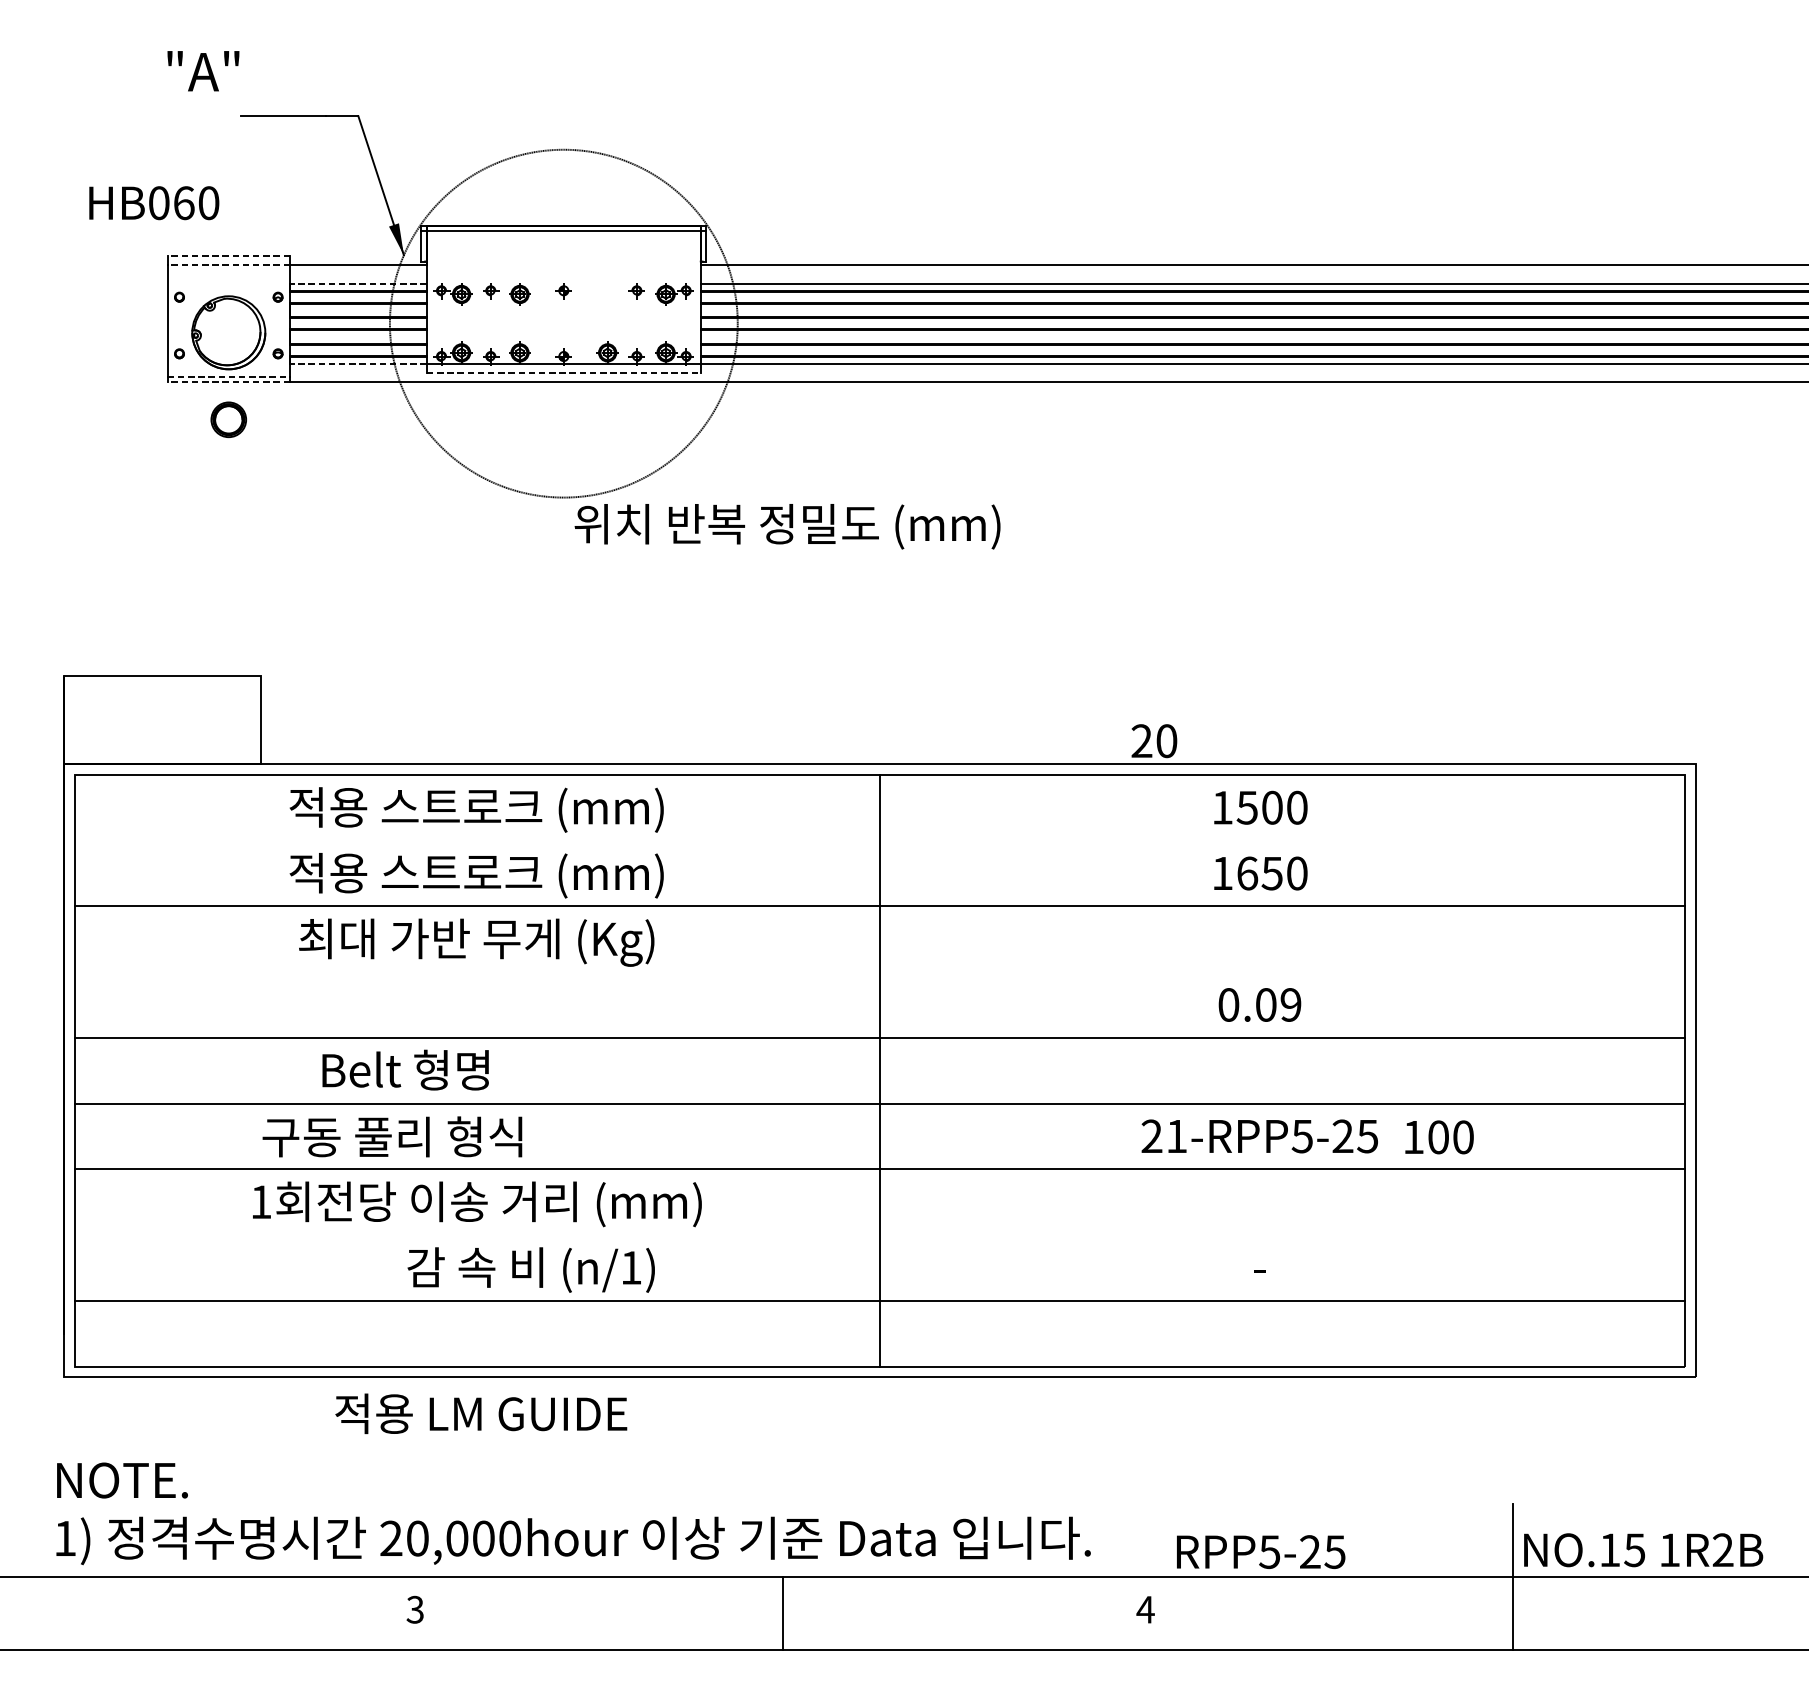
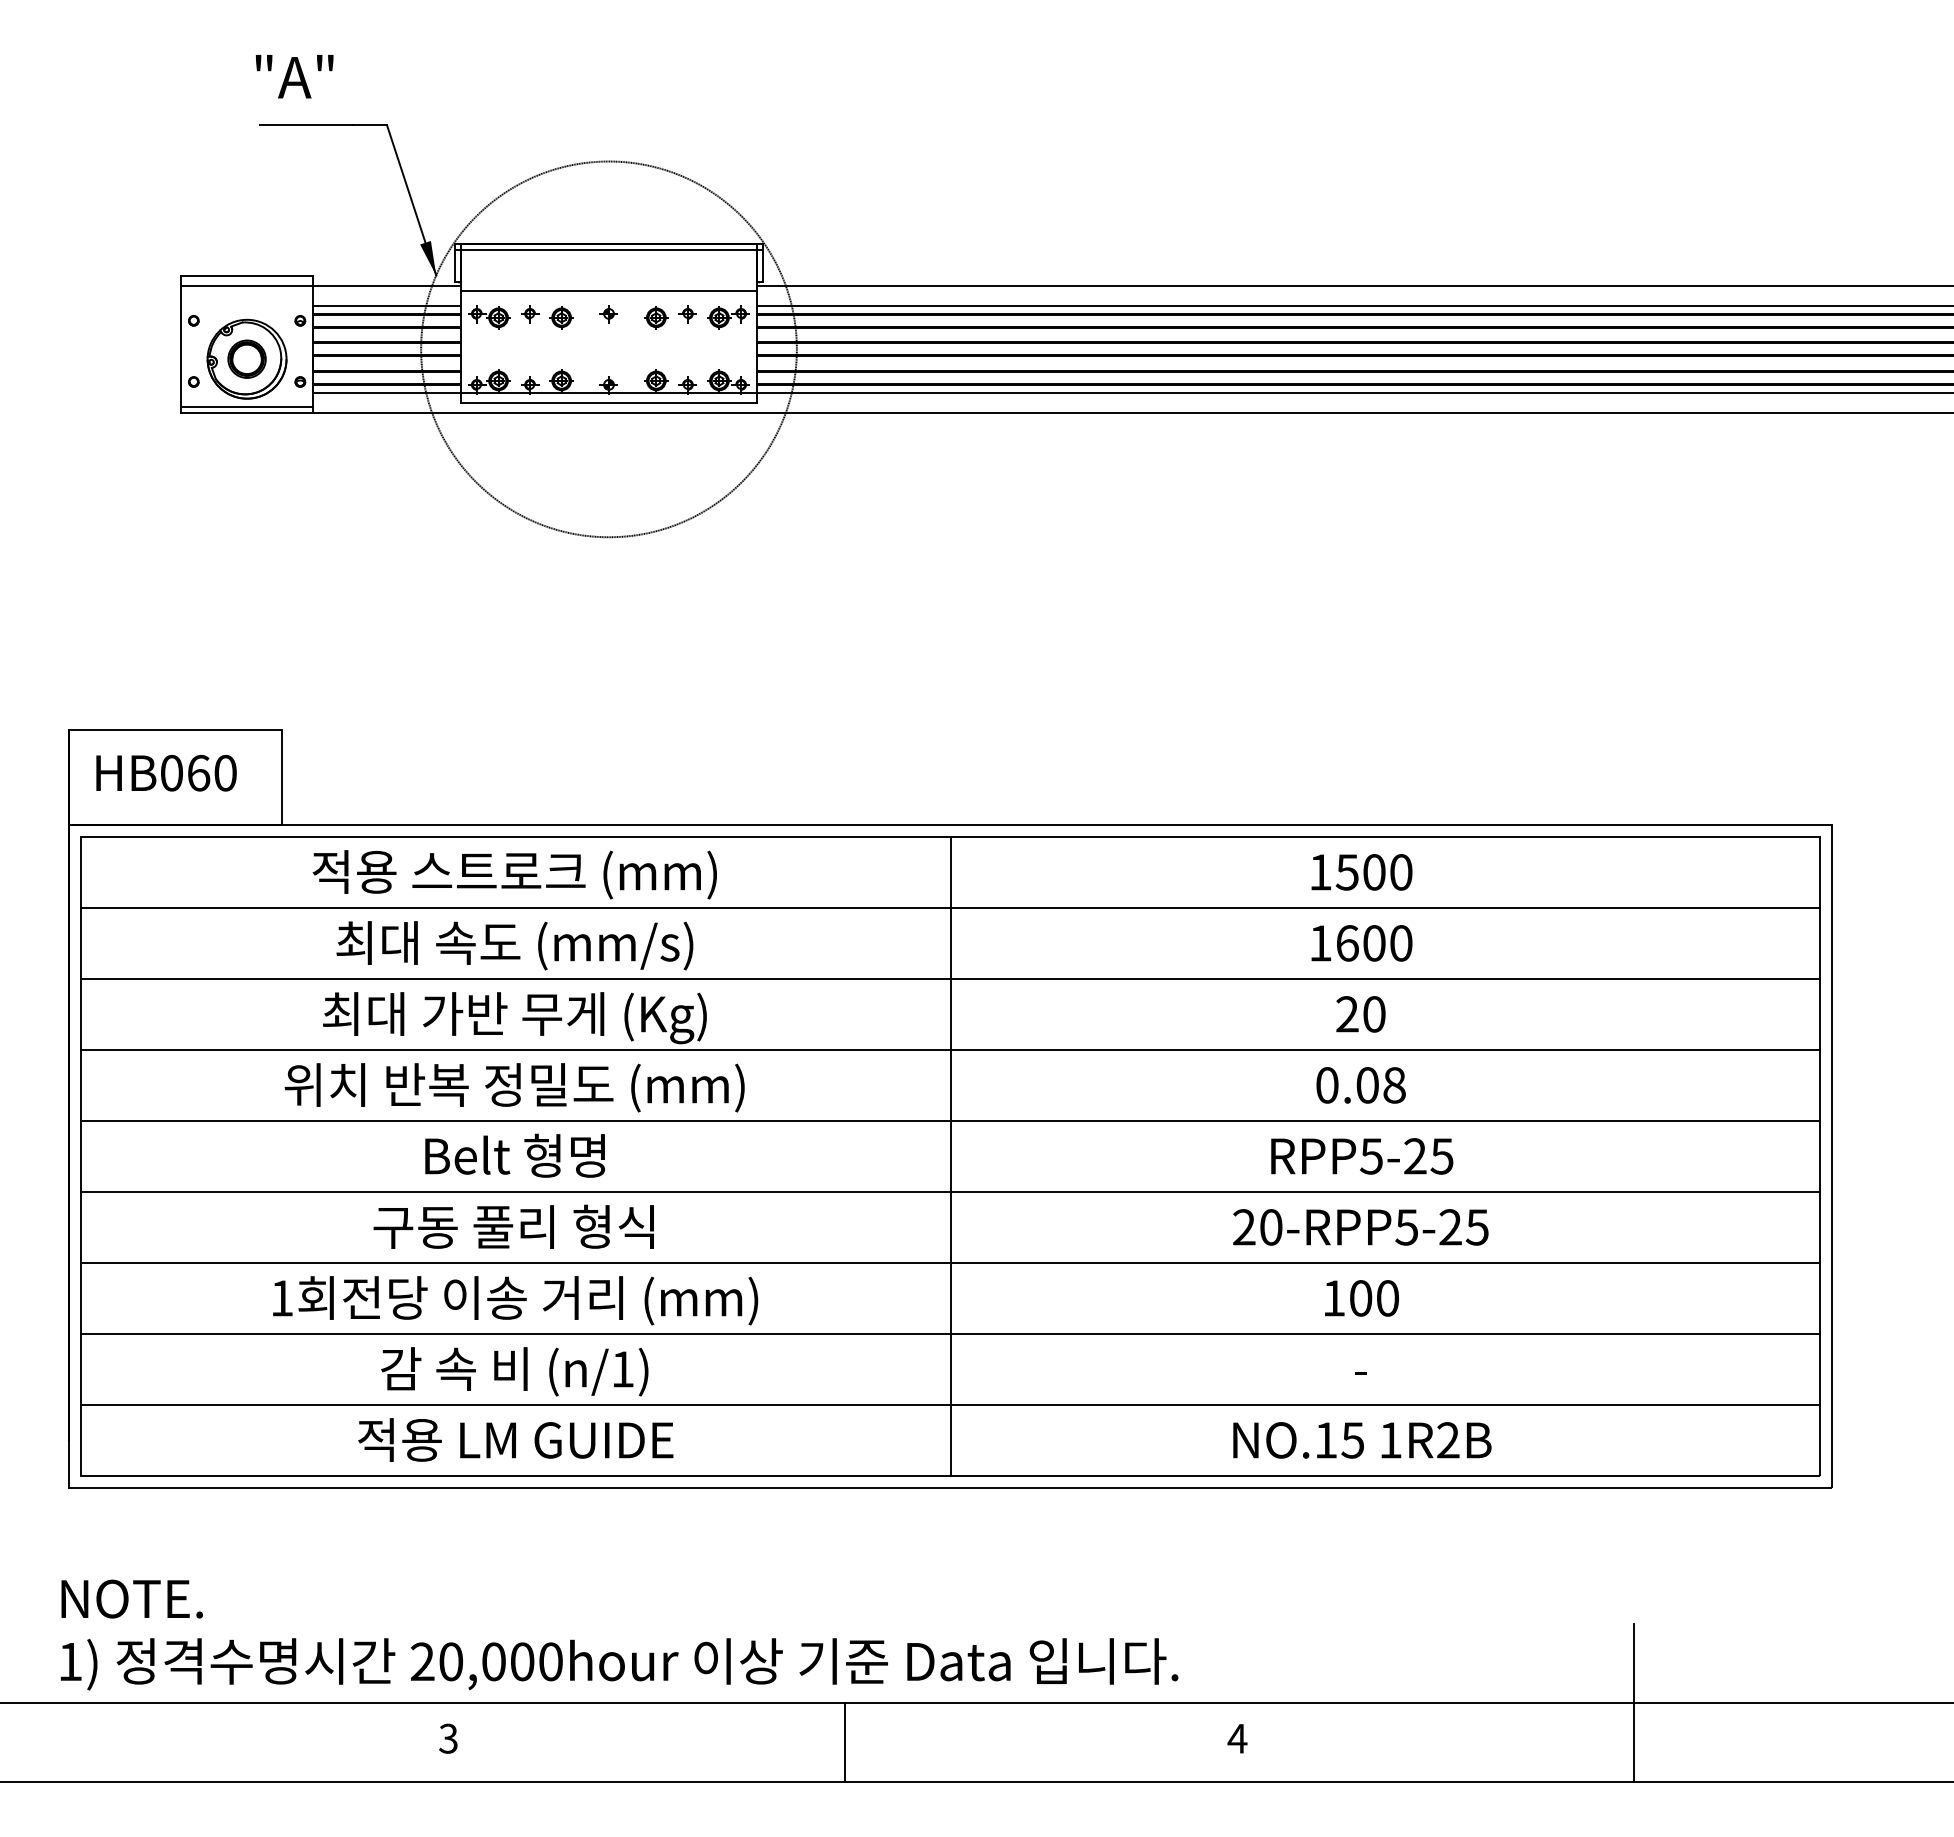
text: (203, 71) -> (294, 76), moved
text: (154, 203) -> (166, 773), moved
line: (228, 256) -> (246, 276), dashed -> solid
line: (228, 265) -> (246, 286), dashed -> solid
line: (563, 270) -> (608, 291), added
line: (358, 283) -> (387, 306), dashed -> solid
part: (607, 294) -> (656, 317), added
line: (358, 363) -> (387, 392), dashed -> solid
line: (564, 372) -> (609, 402), dashed -> solid
line: (229, 376) -> (247, 406), dashed -> solid
line: (228, 382) -> (246, 412), dashed -> solid
part: (228, 419) -> (246, 358), moved
text: (787, 526) -> (514, 1087), moved
text: (1153, 741) -> (1360, 1014), moved
line: (879, 840) -> (950, 907), added
text: (1271, 873) -> (1373, 943), 1650 -> 1600
text: (476, 875) -> (514, 945), 적용 스트로크 (mm) -> 최대 속도 (mm/s)
line: (879, 971) -> (950, 1049), added
text: (1290, 1005) -> (1394, 1085), 0.09 -> 0.08
text: (405, 1069) -> (514, 1155), moved
text: (392, 1136) -> (513, 1226), moved
text: (1177, 1136) -> (1271, 1227), 21-RPP5-25 -> 20-RPP5-25
text: (1439, 1137) -> (1361, 1298), moved
line: (879, 1234) -> (950, 1333), added
text: (530, 1269) -> (514, 1371), moved
text: (480, 1413) -> (515, 1439), moved
text: (1643, 1550) -> (1362, 1440), moved
text: (1261, 1552) -> (1362, 1156), moved

